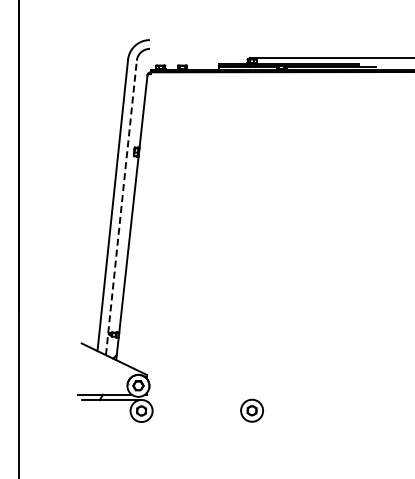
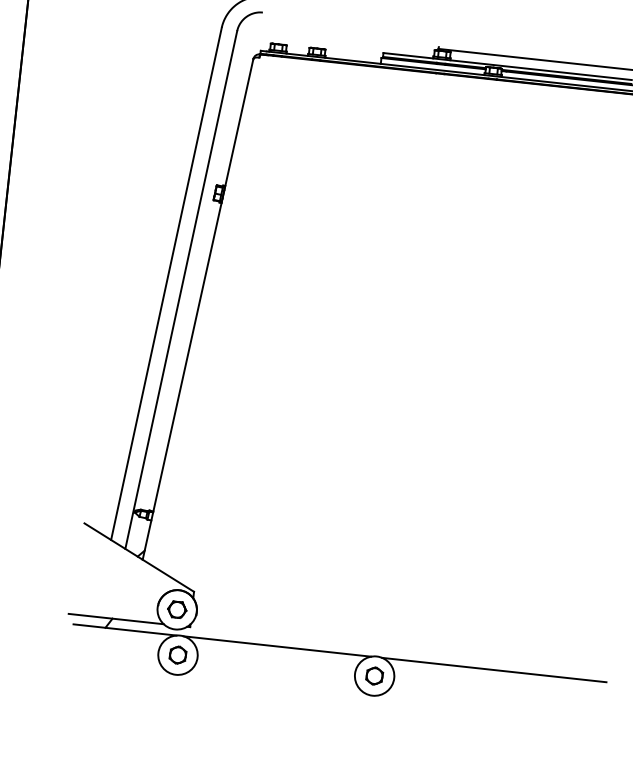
line: (121, 207) -> (181, 289), dashed -> solid
line: (196, 400) -> (277, 647), added
line: (318, 400) -> (494, 670), added

